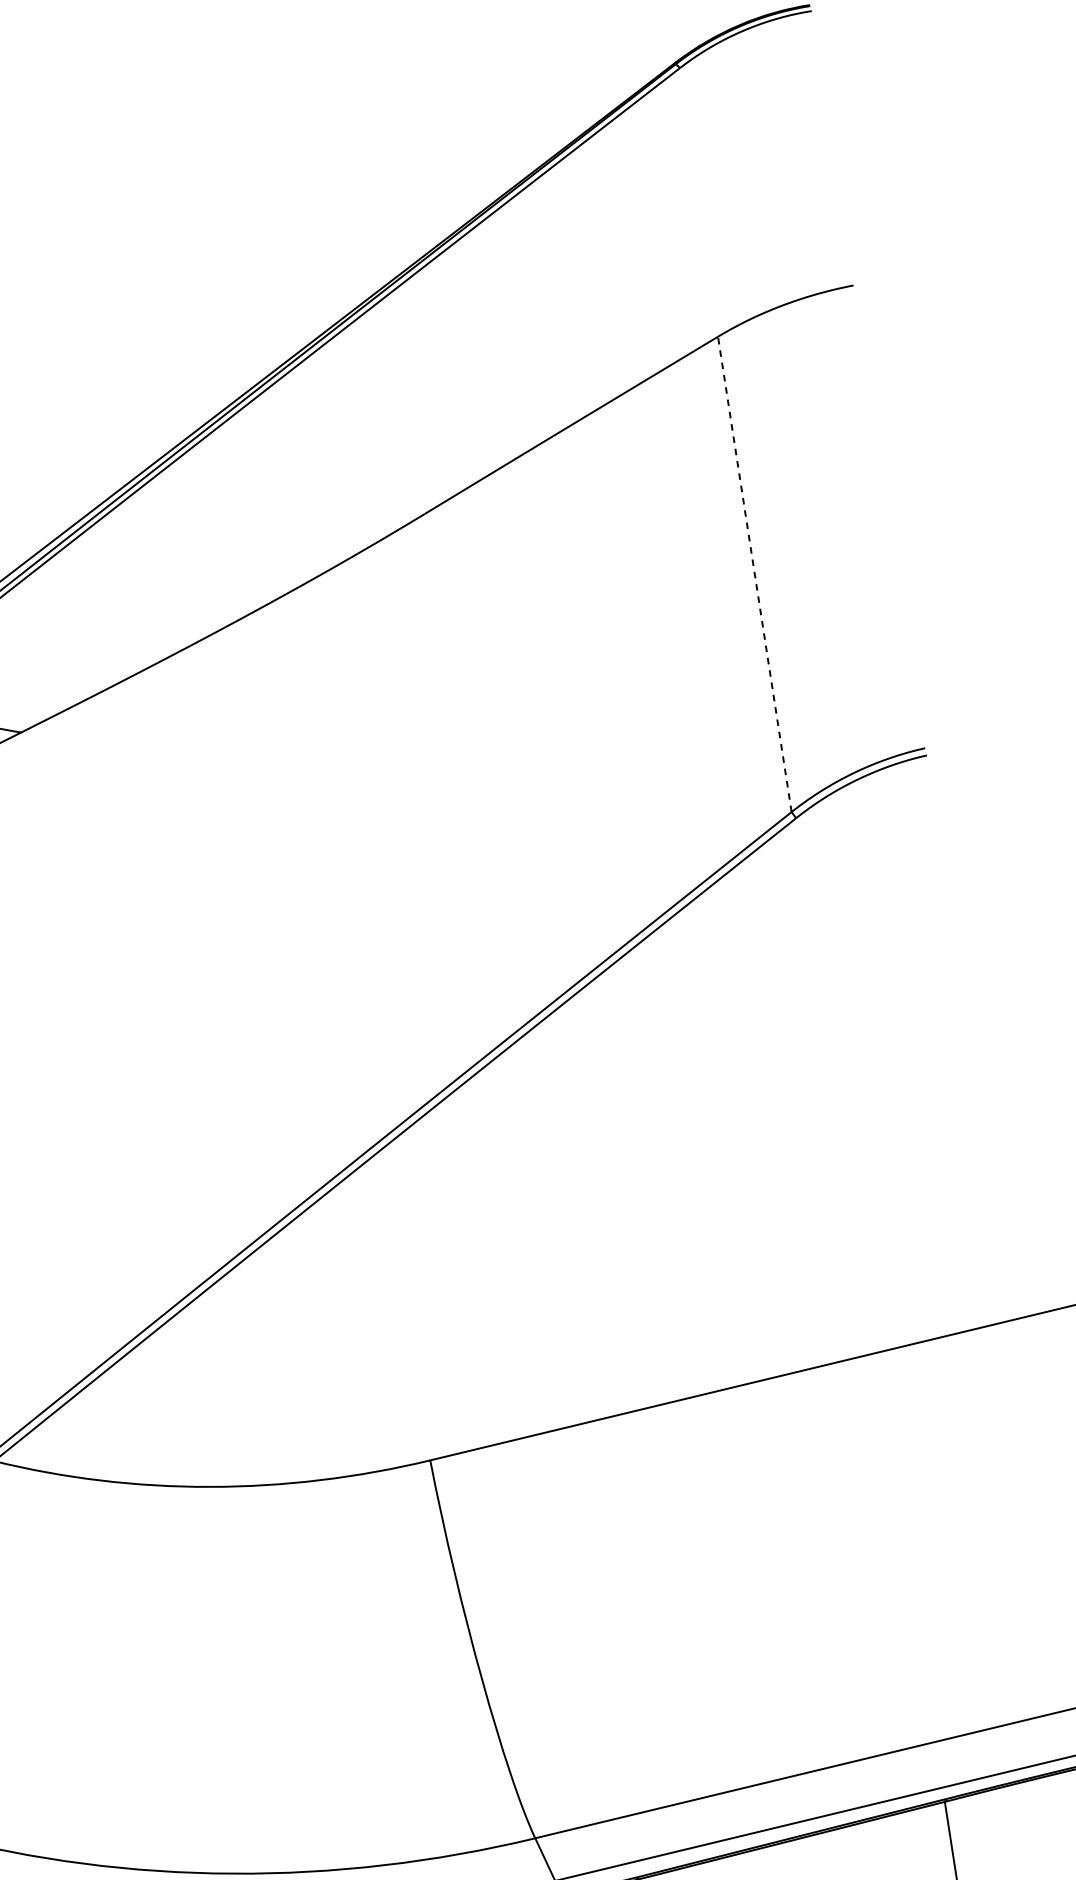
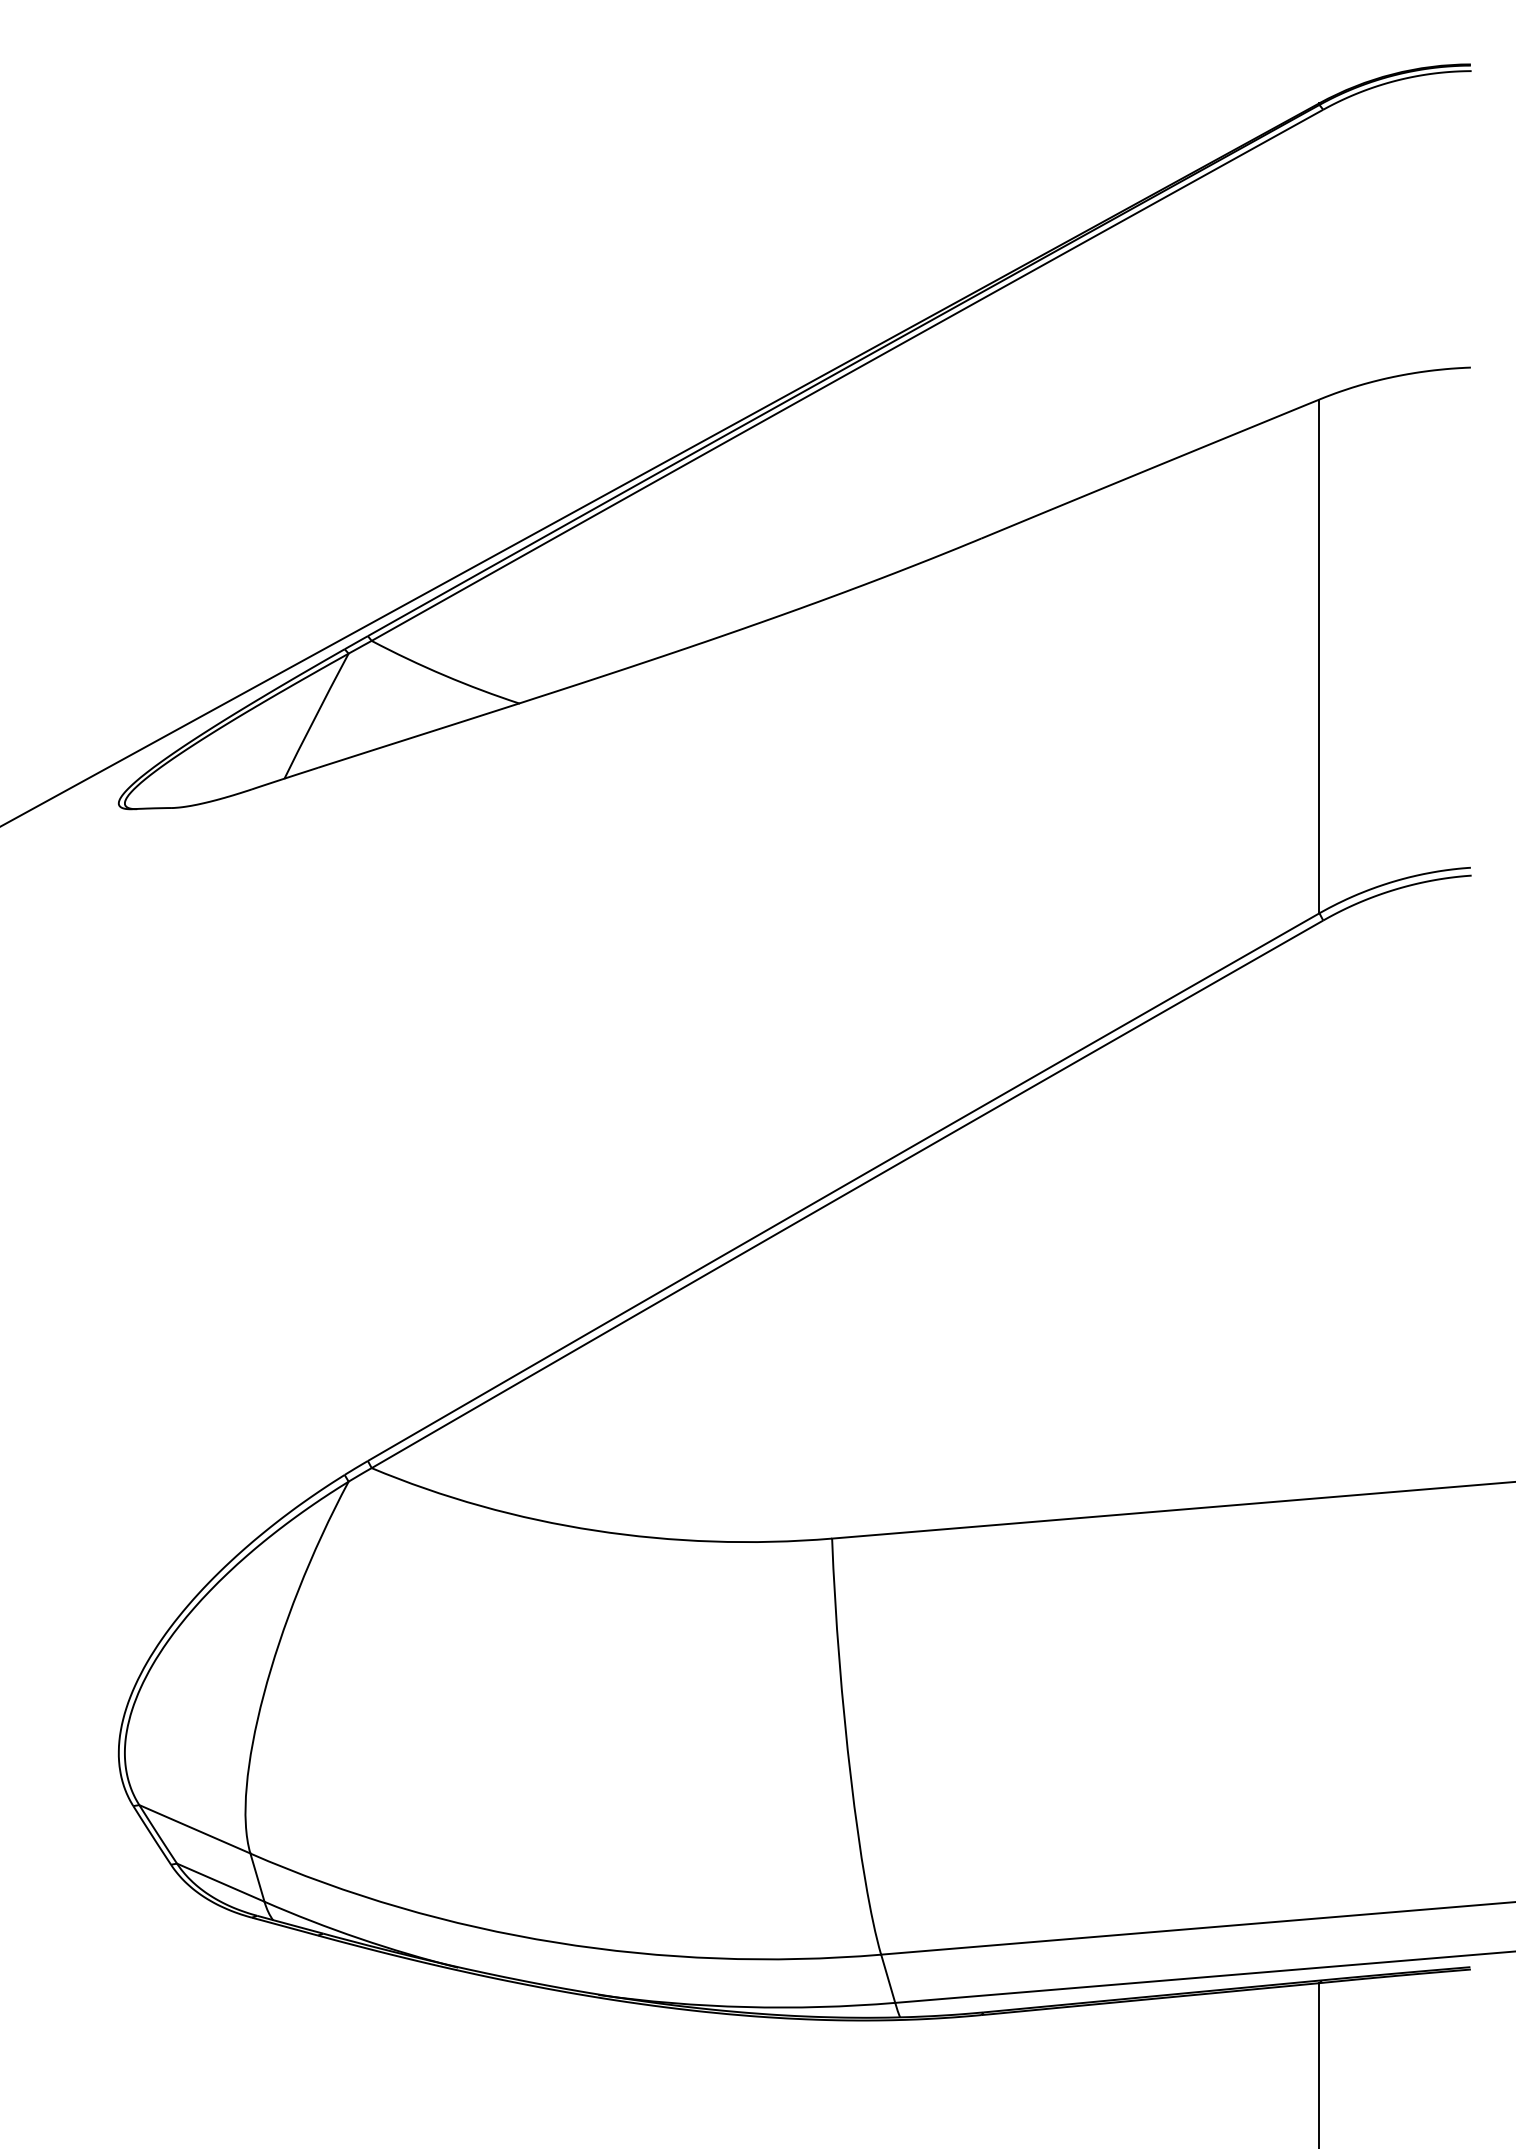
line: (754, 574) -> (1319, 656), dashed -> solid

